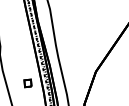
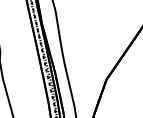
part: (27, 83) -> (30, 92), removed

